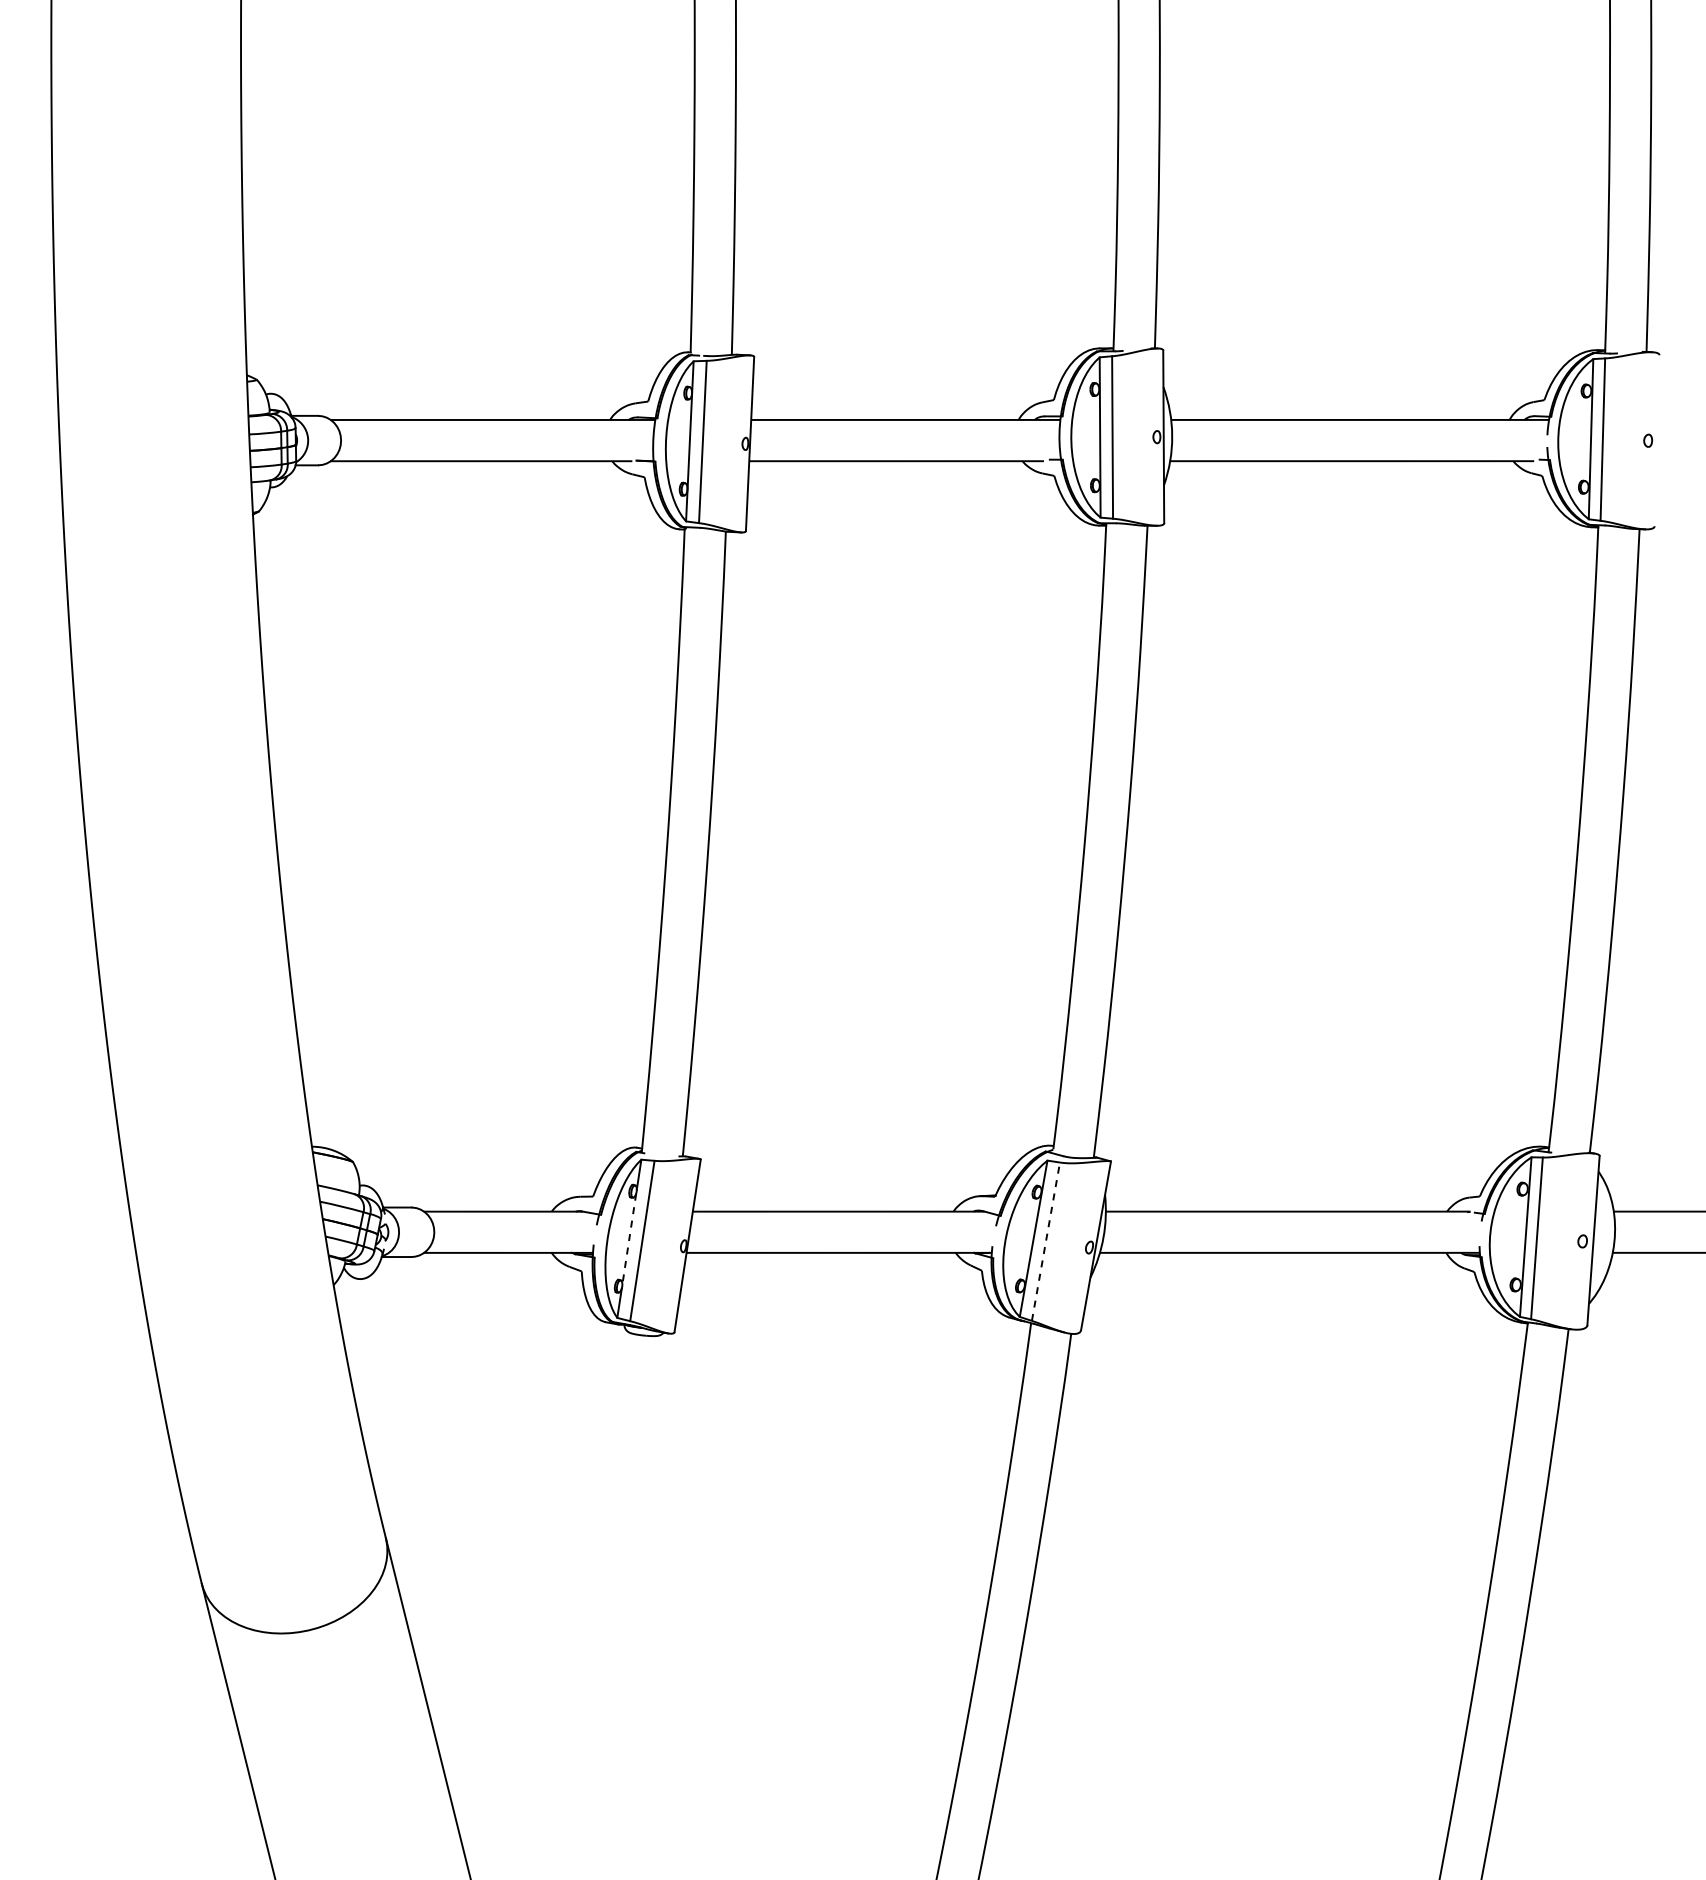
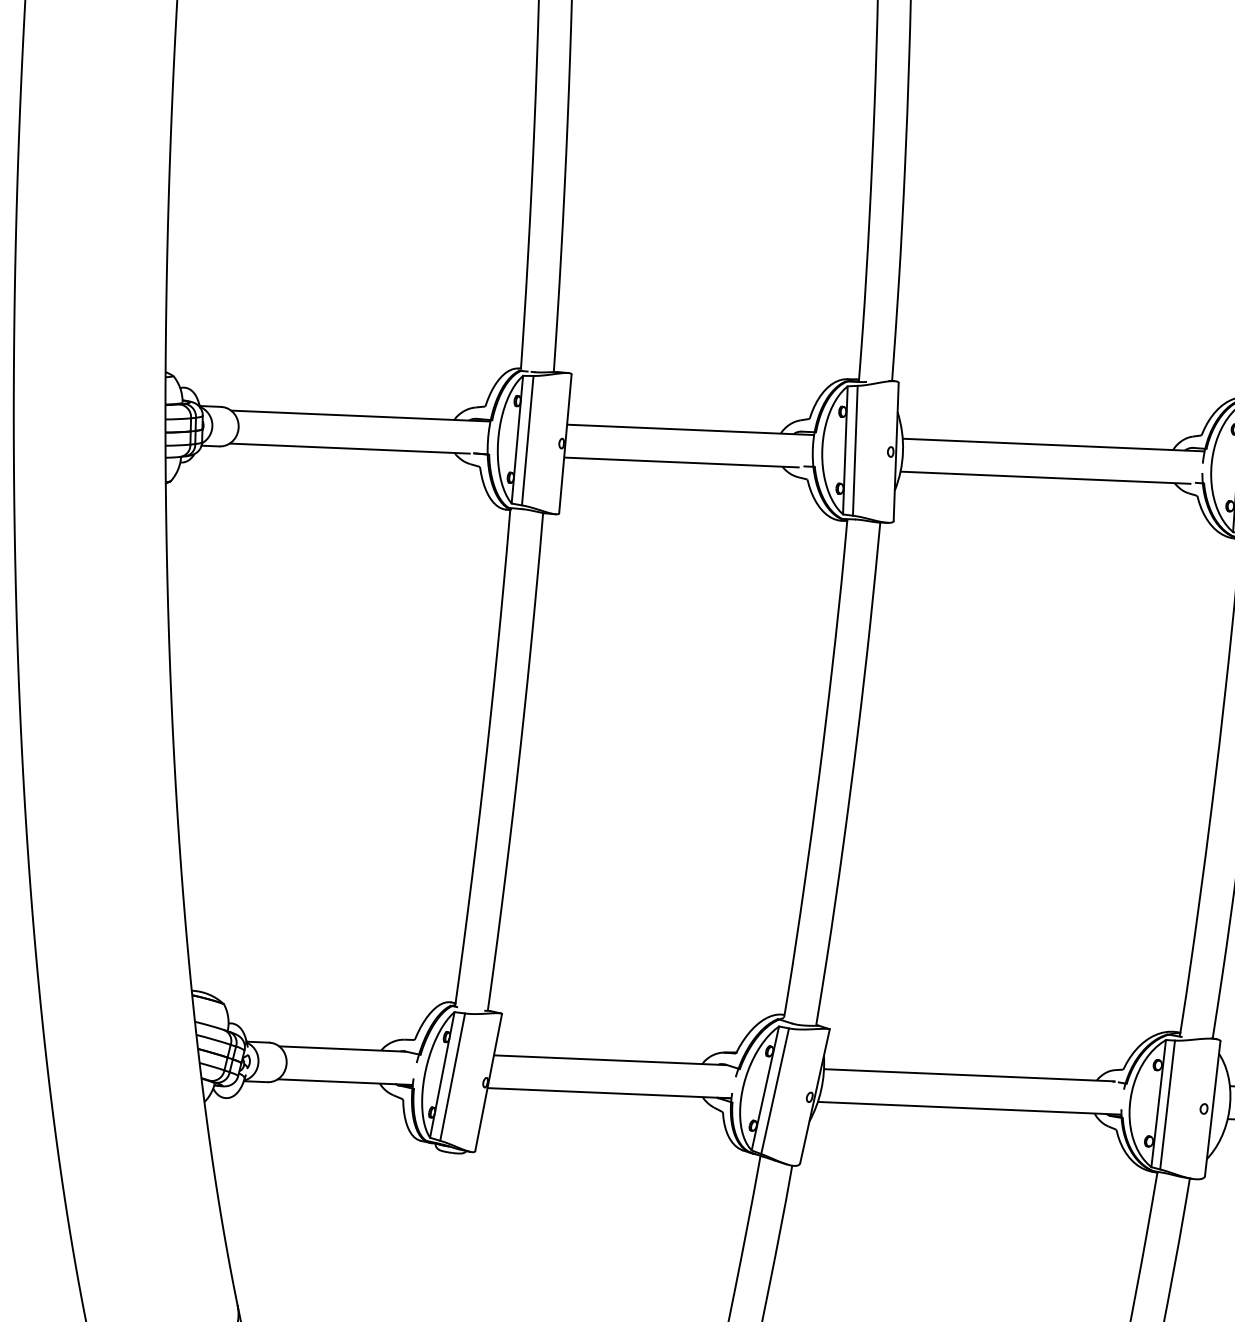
line: (629, 1239) -> (442, 1075), dashed -> solid
line: (1046, 1241) -> (775, 1091), dashed -> solid

